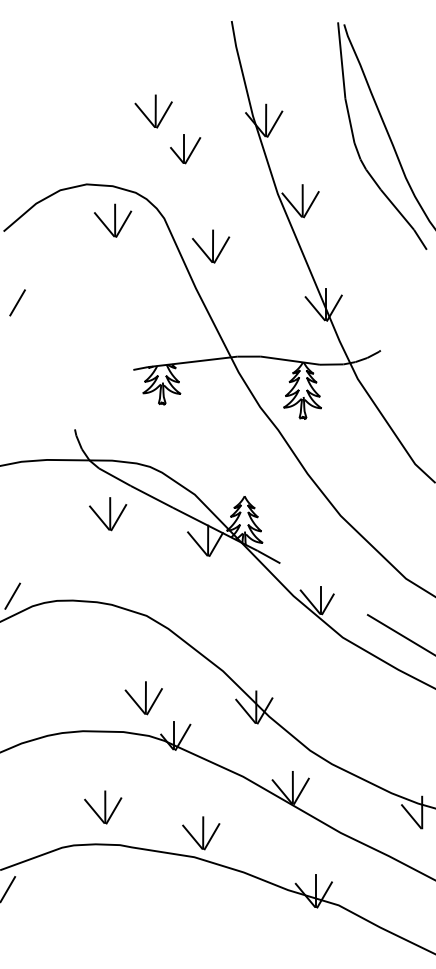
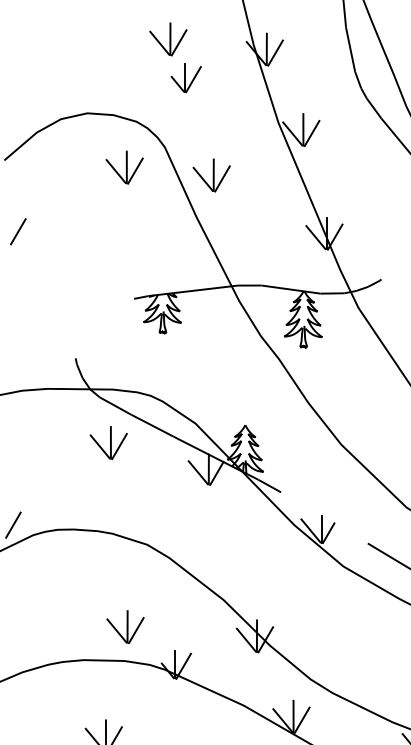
part: (153, 111) -> (168, 39), moved
part: (113, 220) -> (125, 167), moved
part: (143, 698) -> (125, 627), moved

